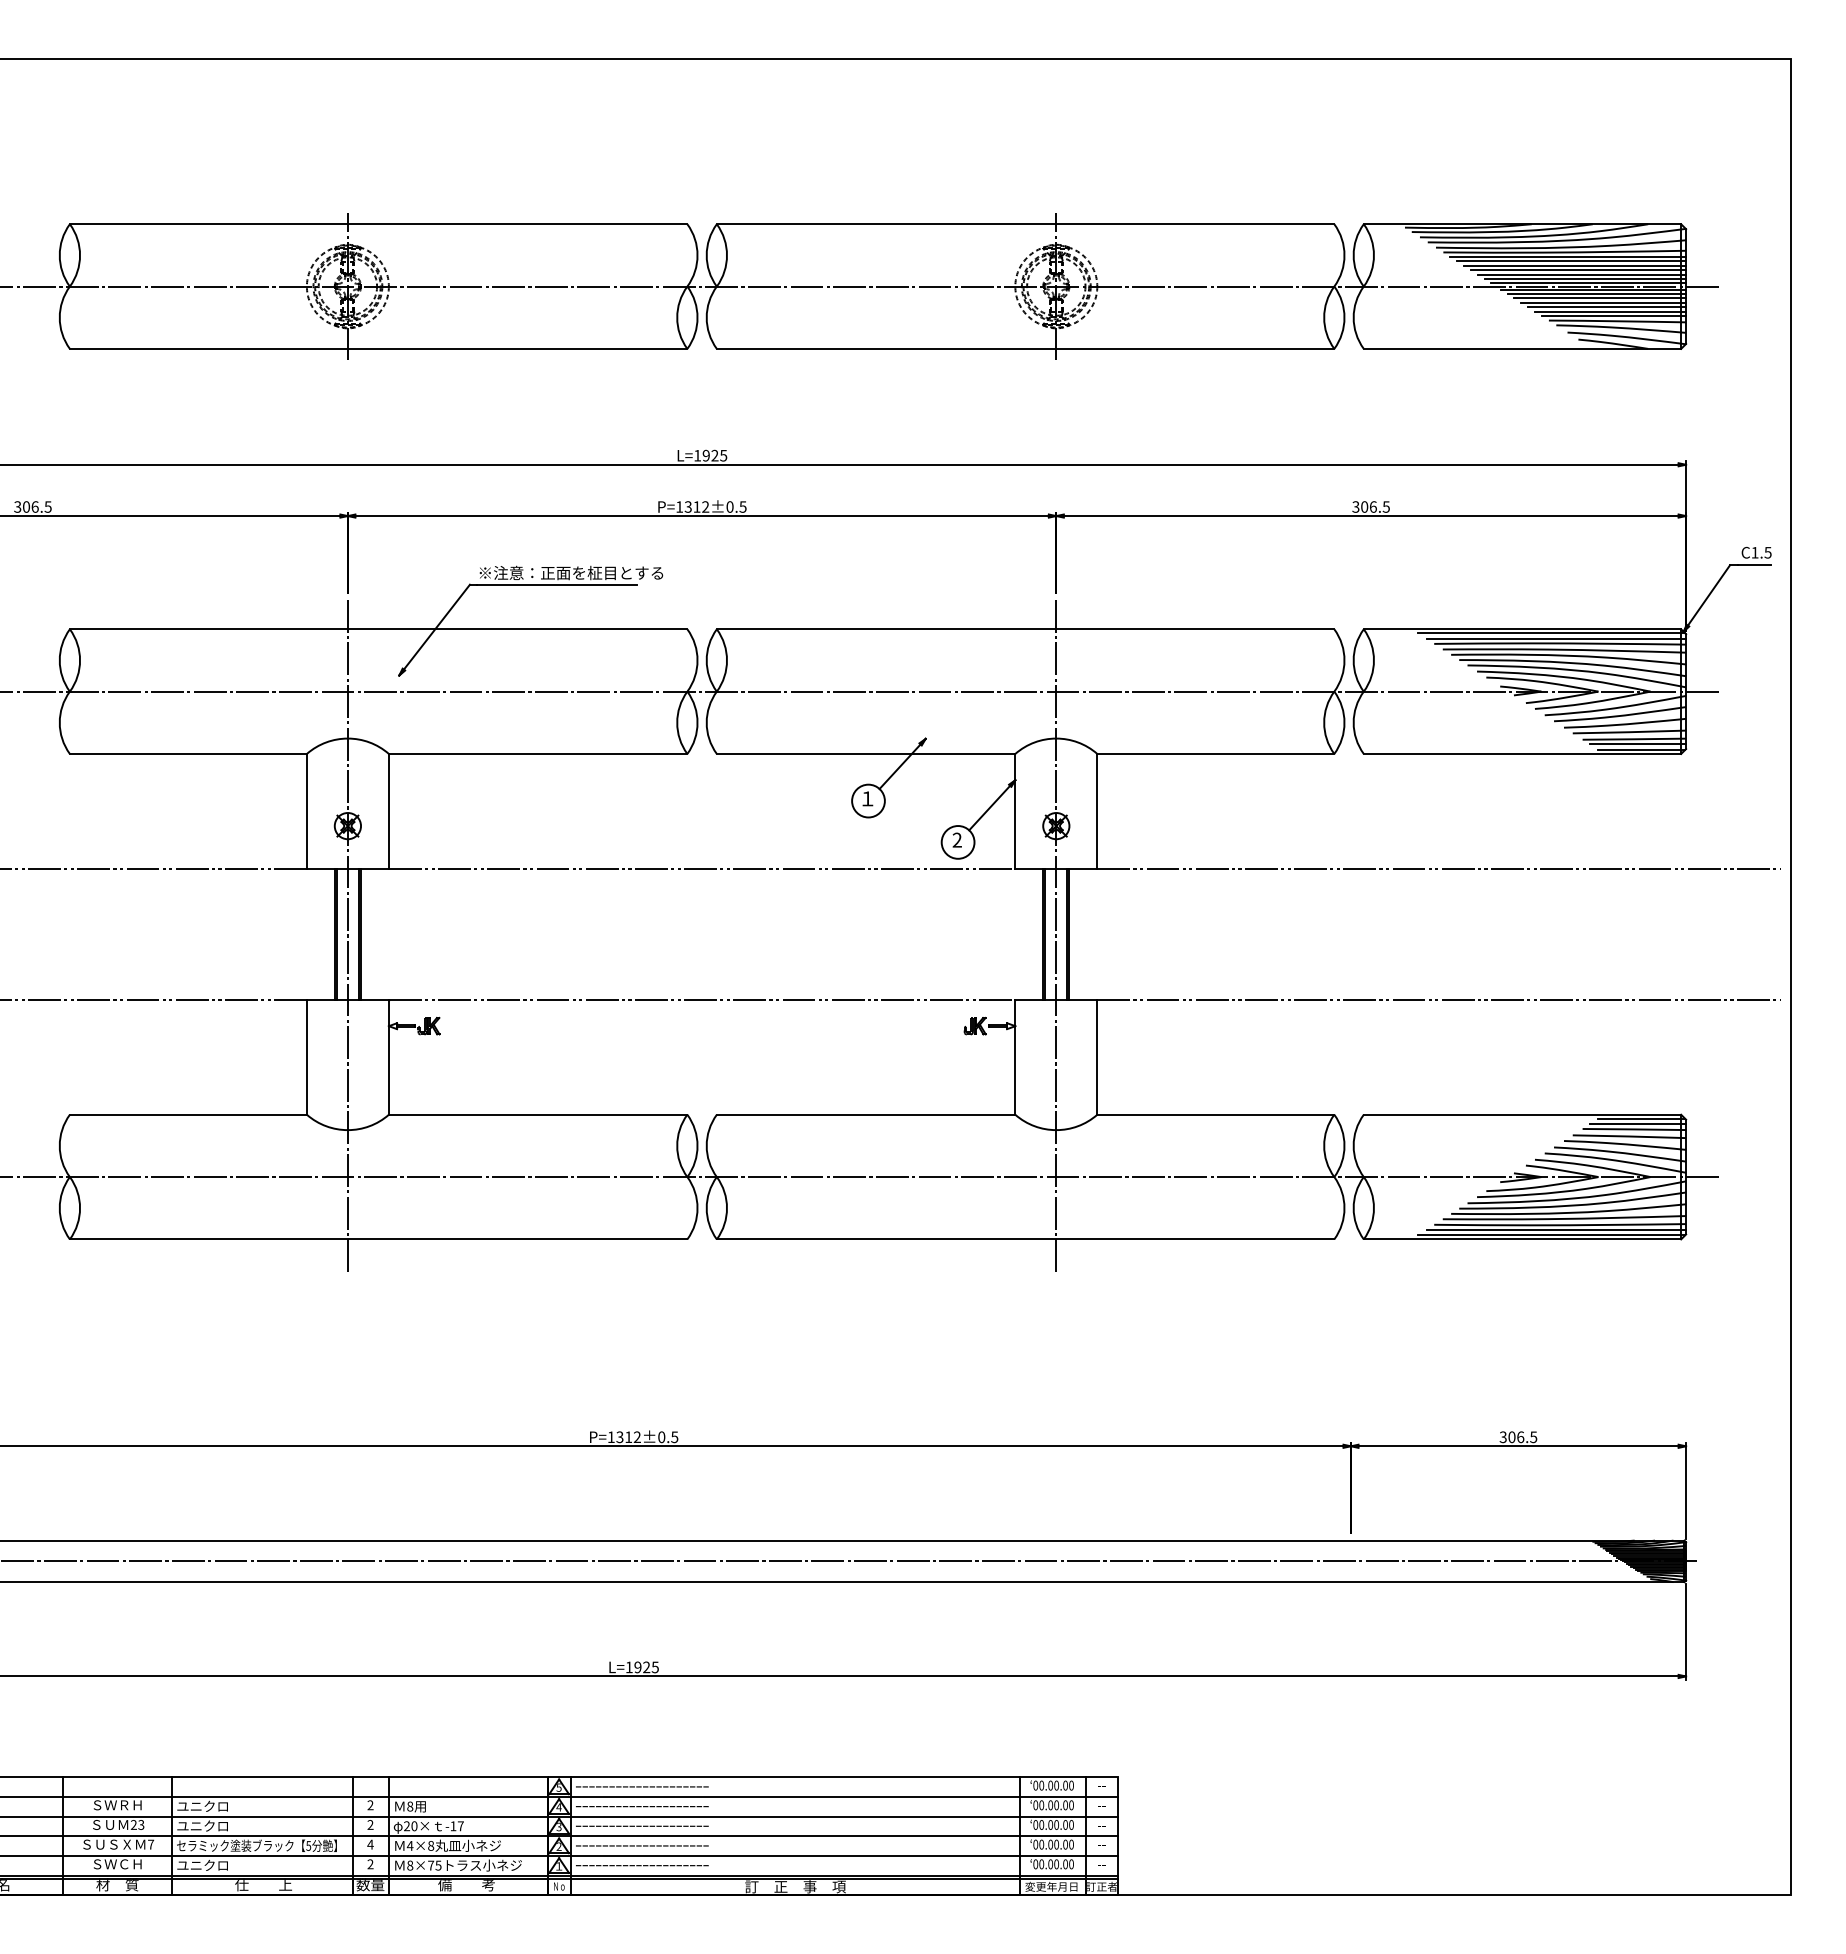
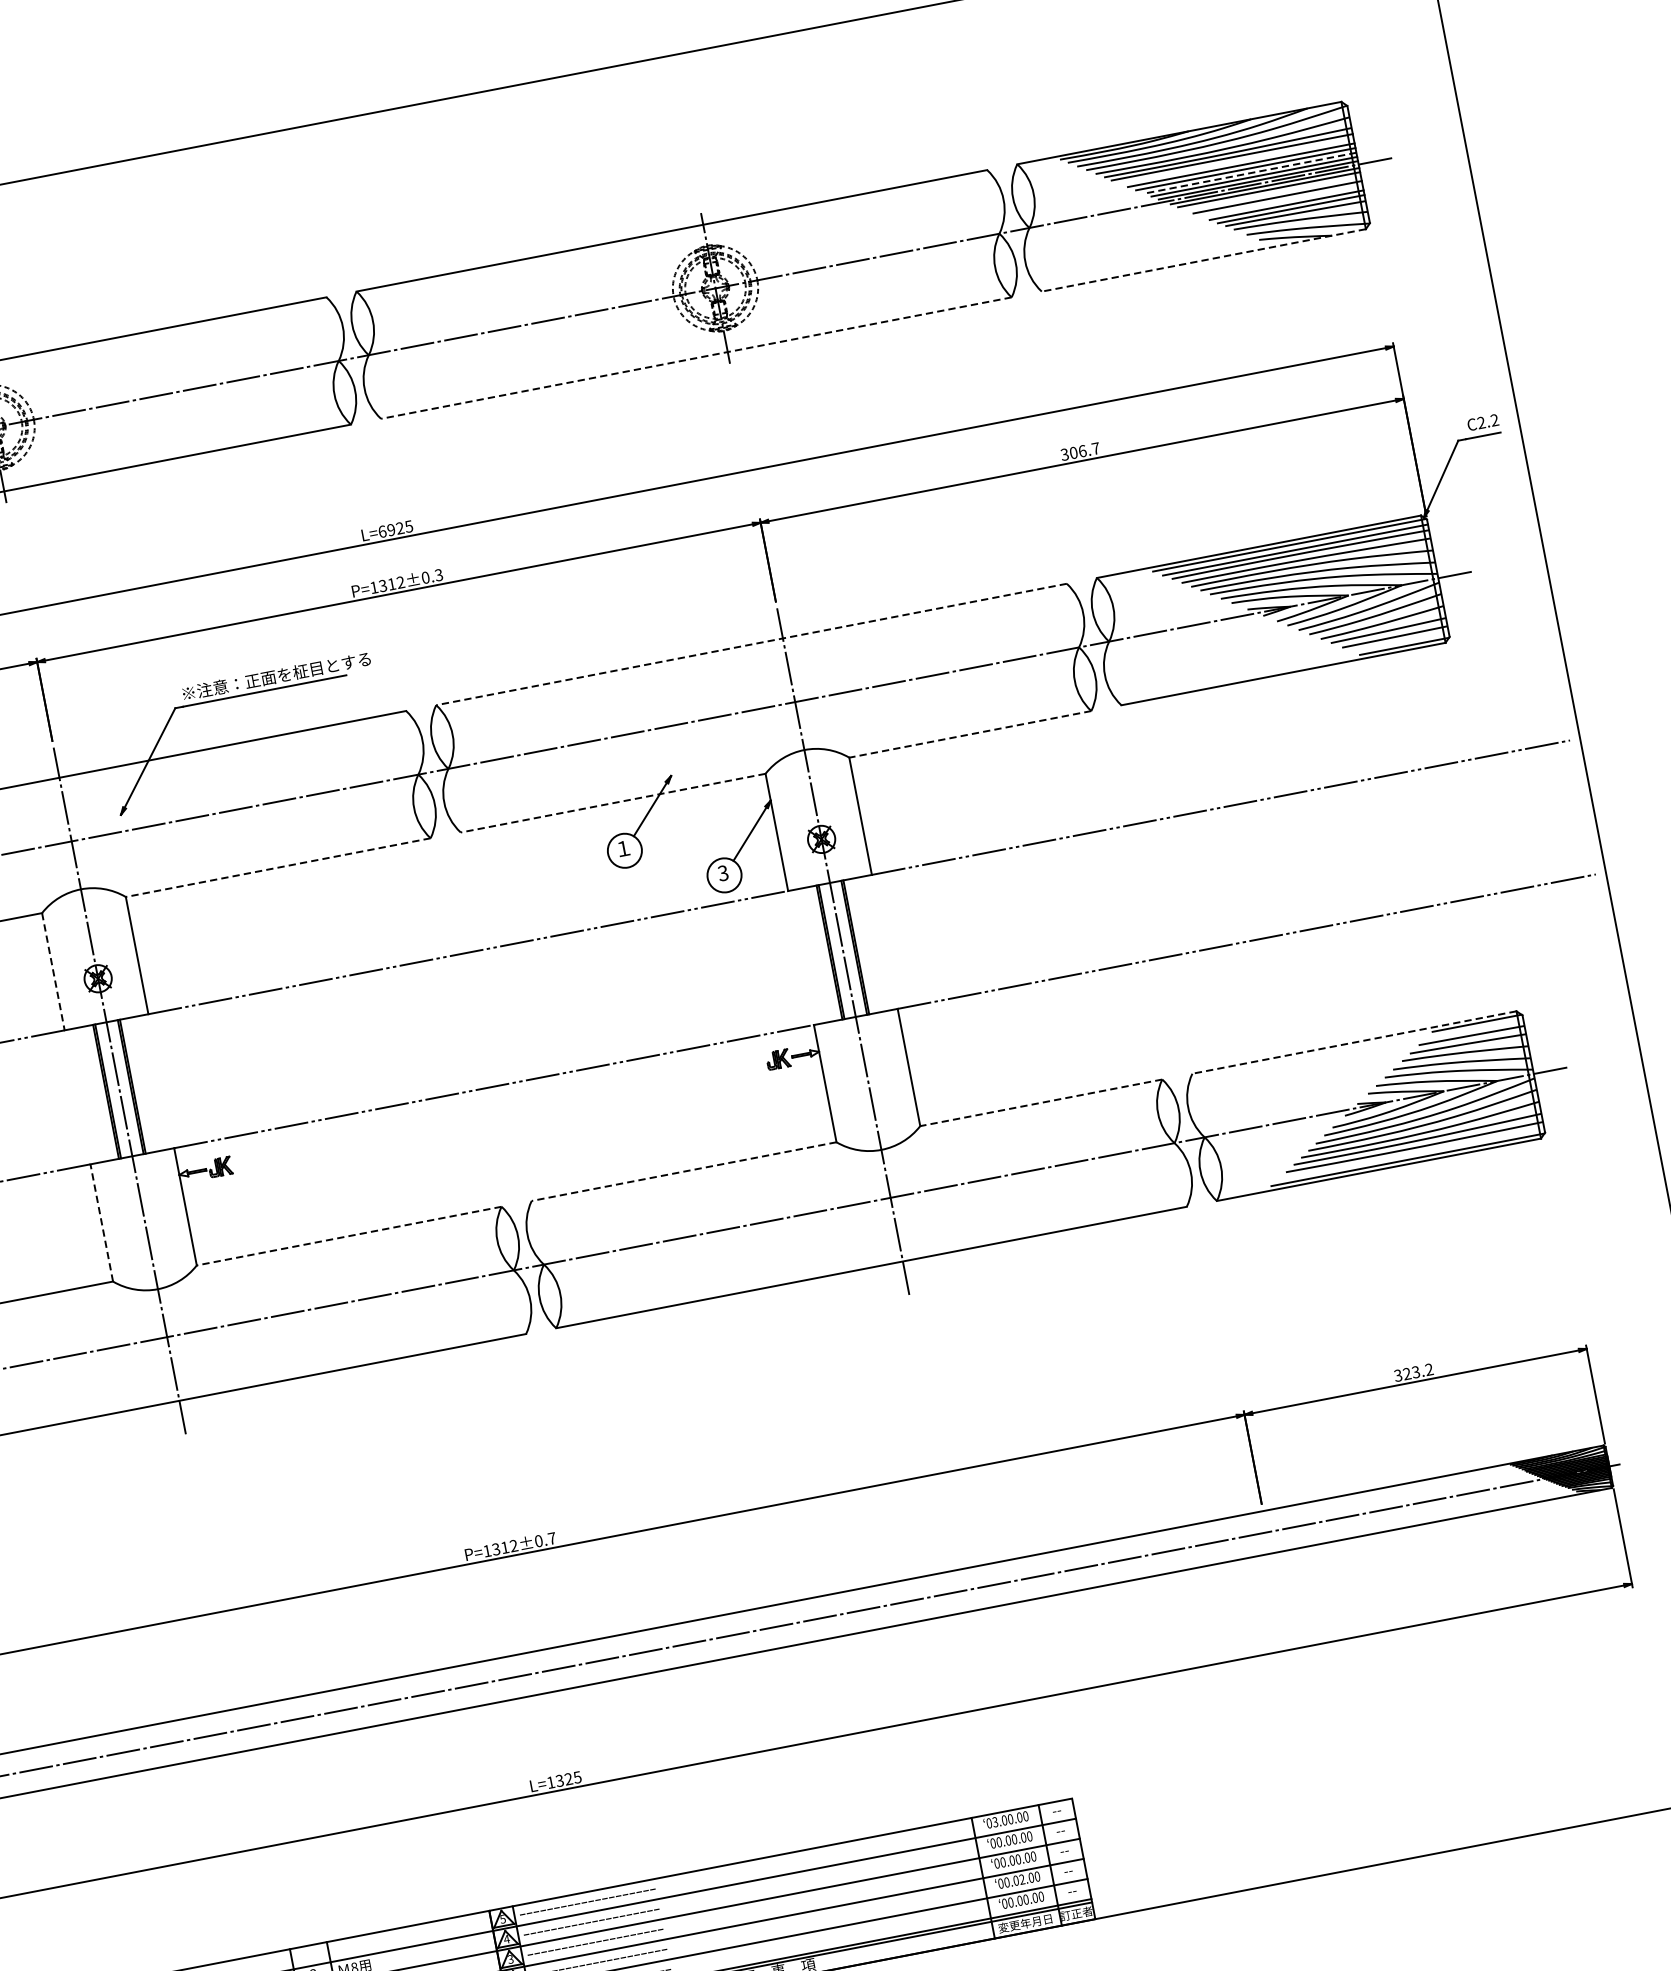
line: (1571, 261) -> (1236, 161), removed
line: (1582, 274) -> (1250, 172), solid -> dashed
line: (1600, 298) -> (1273, 193), removed
line: (1607, 307) -> (1282, 201), removed
line: (1025, 348) -> (696, 357), solid -> dashed
line: (1522, 348) -> (1203, 259), solid -> dashed
text: (697, 455) -> (382, 531), L=1925 -> L=6925
text: (743, 506) -> (439, 574), P=1312±0.5 -> P=1312±0.3
text: (1385, 506) -> (1094, 448), 306.5 -> 306.7
text: (1761, 552) -> (1487, 421), C1.5 -> C2.2
line: (1025, 629) -> (751, 644), solid -> dashed
line: (1637, 744) -> (1399, 641), removed
line: (537, 753) -> (277, 867), solid -> dashed
line: (865, 753) -> (612, 802), solid -> dashed
line: (1215, 753) -> (969, 733), solid -> dashed
line: (306, 811) -> (53, 971), solid -> dashed
text: (956, 840) -> (722, 873), 2 -> 3
line: (306, 1056) -> (101, 1222), solid -> dashed
line: (537, 1114) -> (348, 1235), solid -> dashed
line: (865, 1114) -> (683, 1171), solid -> dashed
line: (1215, 1114) -> (1040, 1102), solid -> dashed
line: (1522, 1114) -> (1354, 1042), solid -> dashed
line: (1637, 1124) -> (1473, 1029), removed
line: (1556, 1229) -> (1411, 1153), removed
text: (674, 1437) -> (551, 1538), P=1312±0.5 -> P=1312±0.7
text: (1522, 1437) -> (1417, 1372), 306.5 -> 323.2
text: (637, 1667) -> (559, 1781), L=1925 -> L=1325
text: (1041, 1785) -> (995, 1822), 00.00.00 -> 03.00.00
text: (1056, 1844) -> (1022, 1879), 00.00.00 -> 00.02.00

